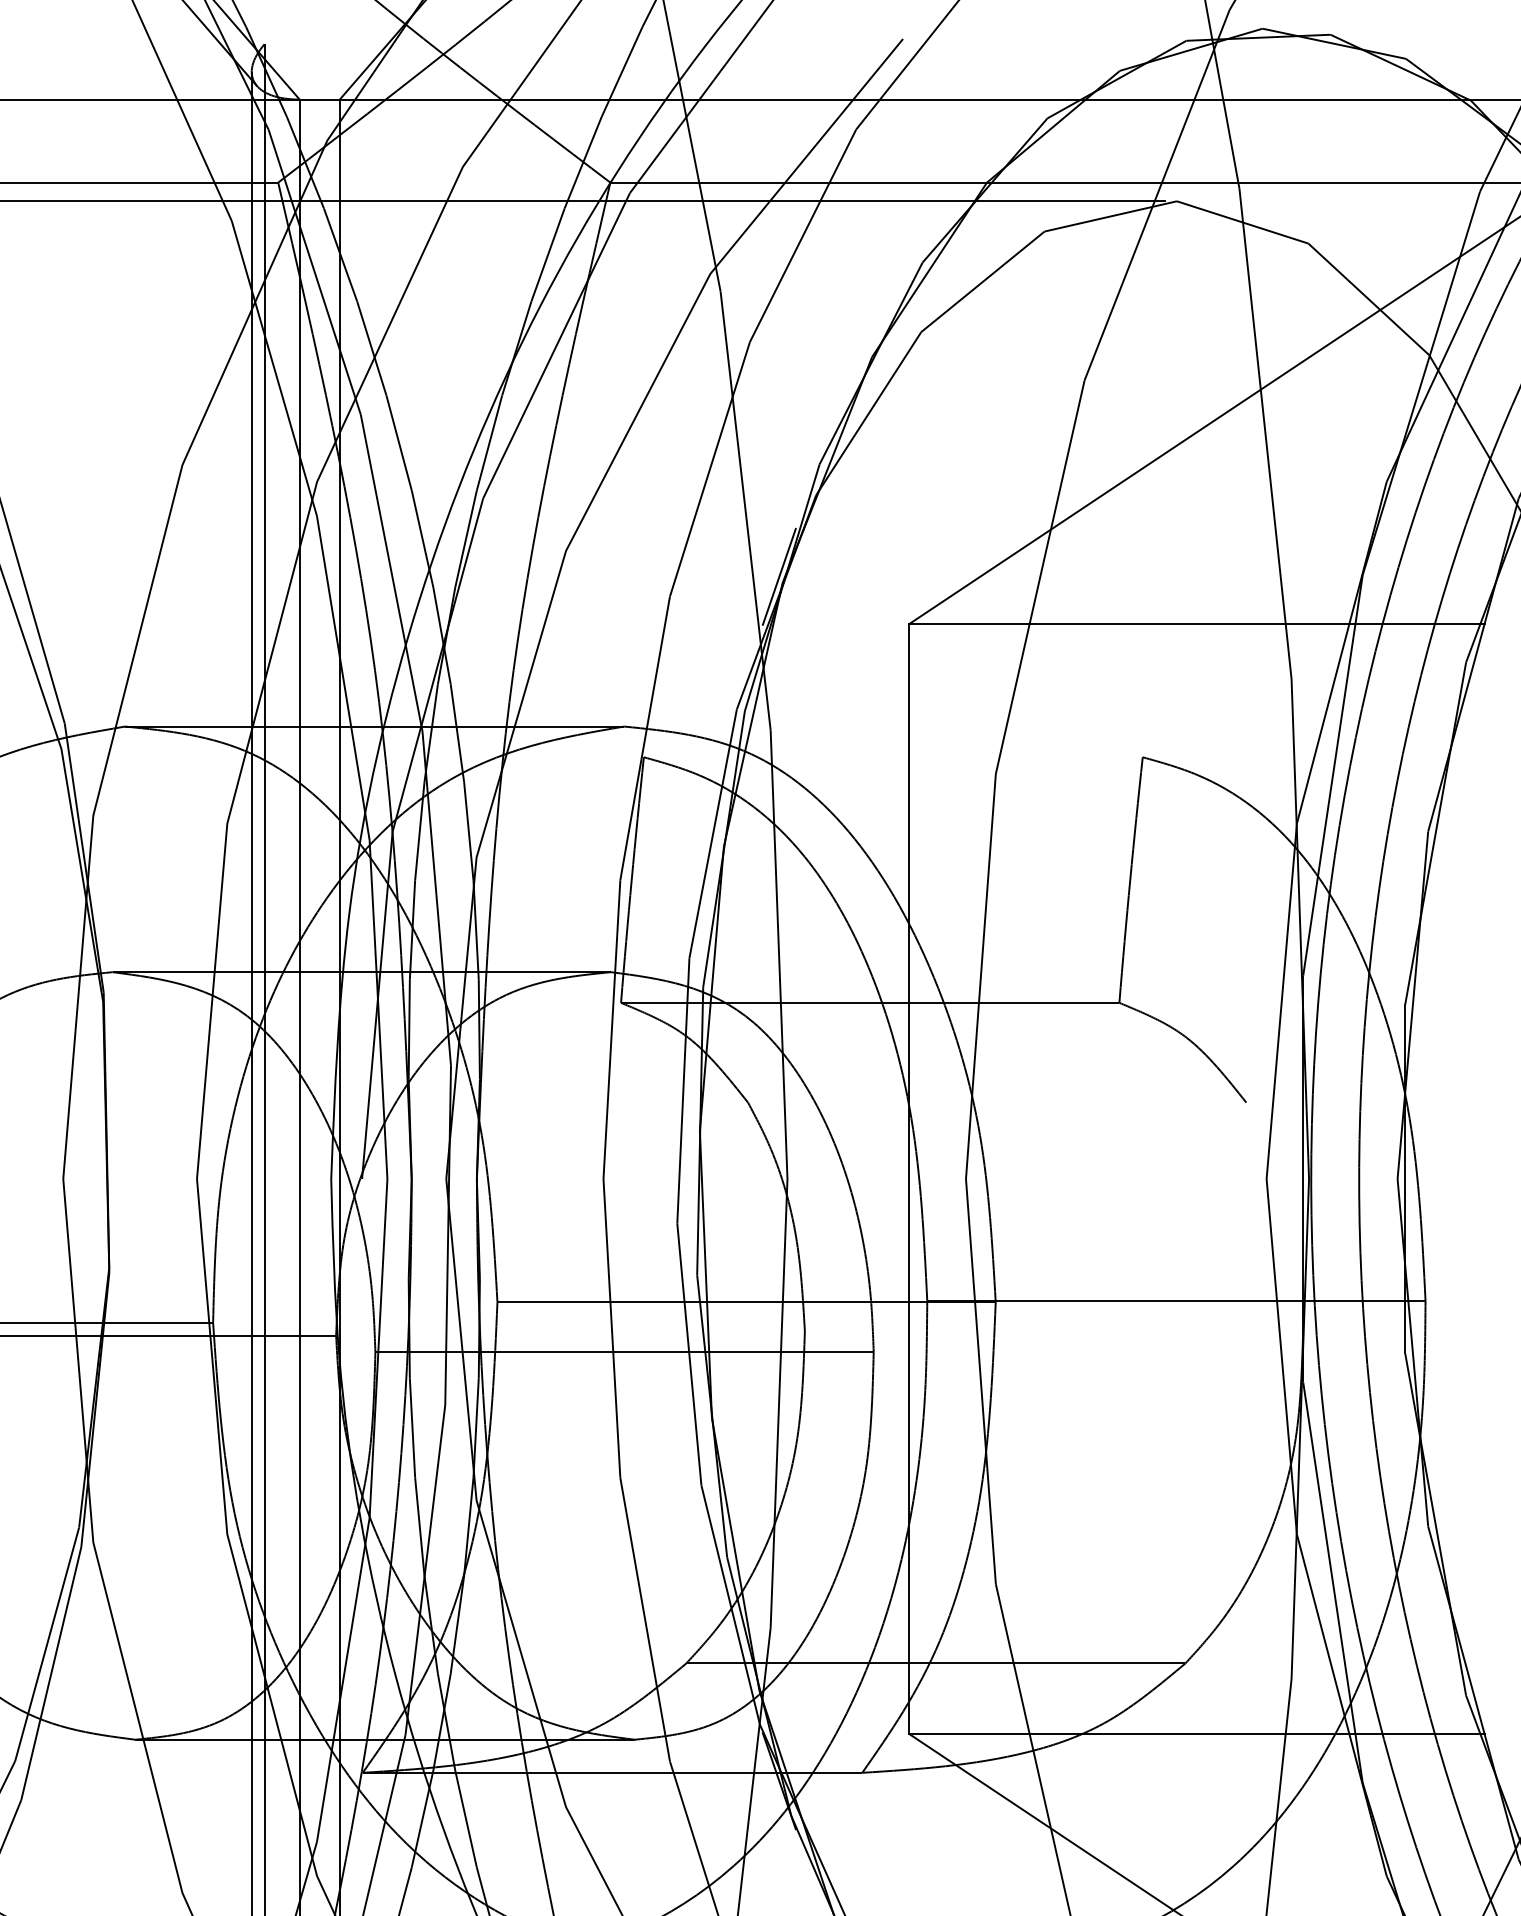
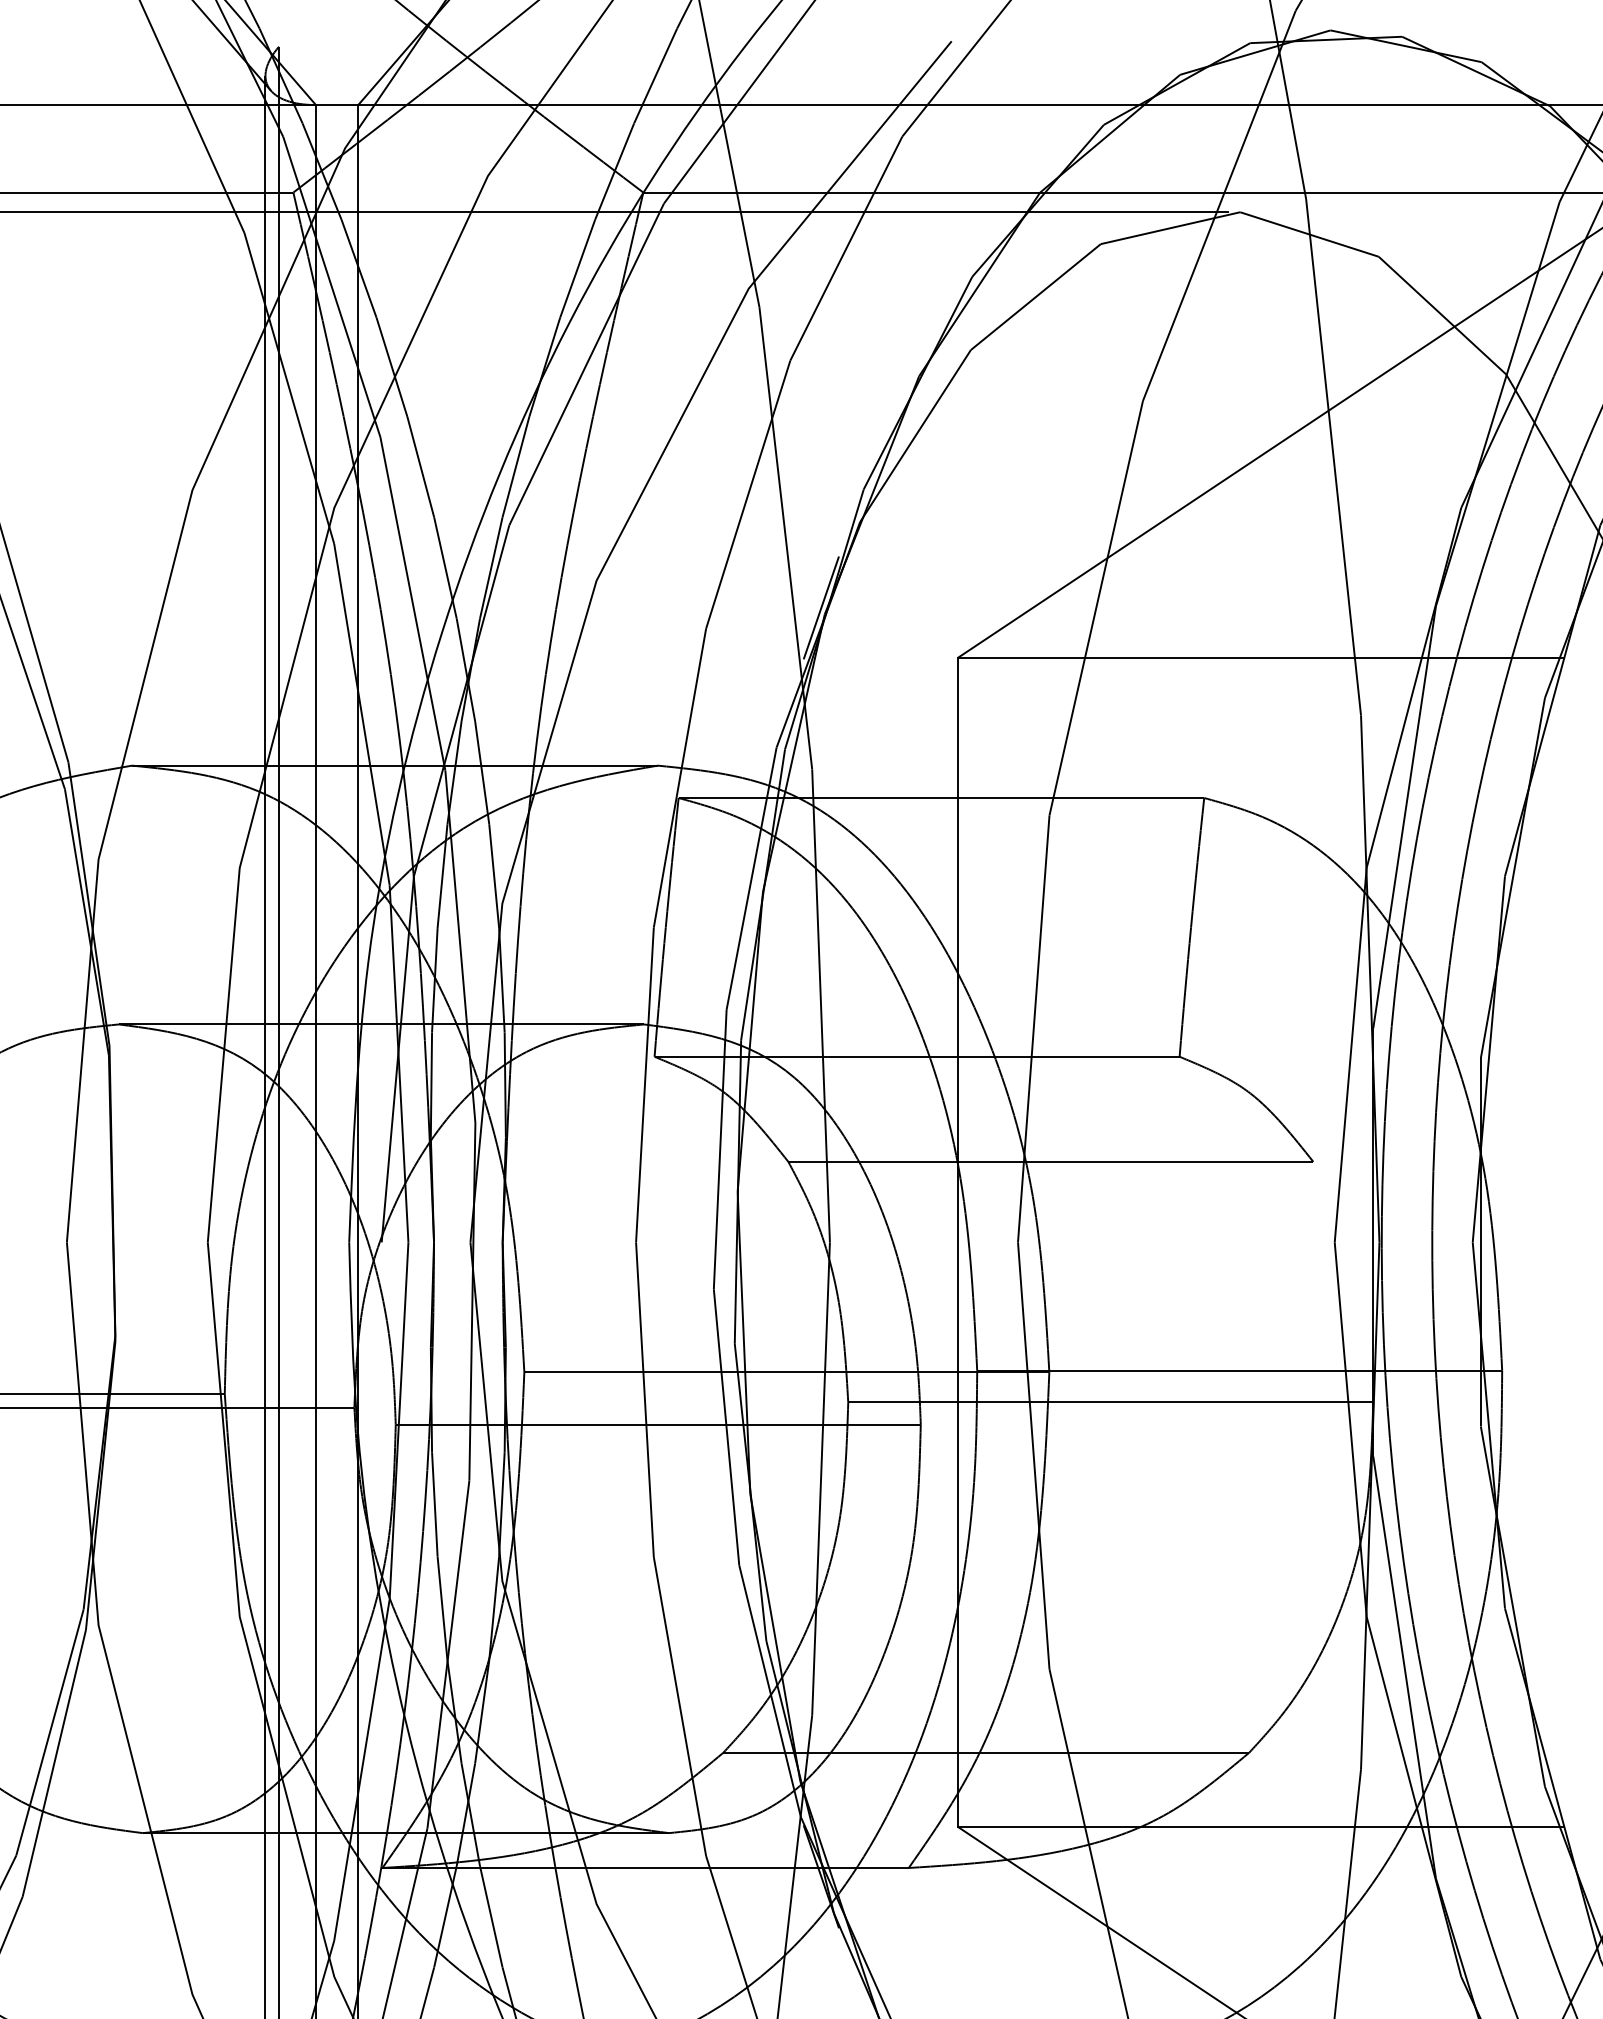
line: (892, 757) -> (940, 798), added
line: (997, 1102) -> (1051, 1161), added
line: (1053, 1331) -> (1110, 1403), added

